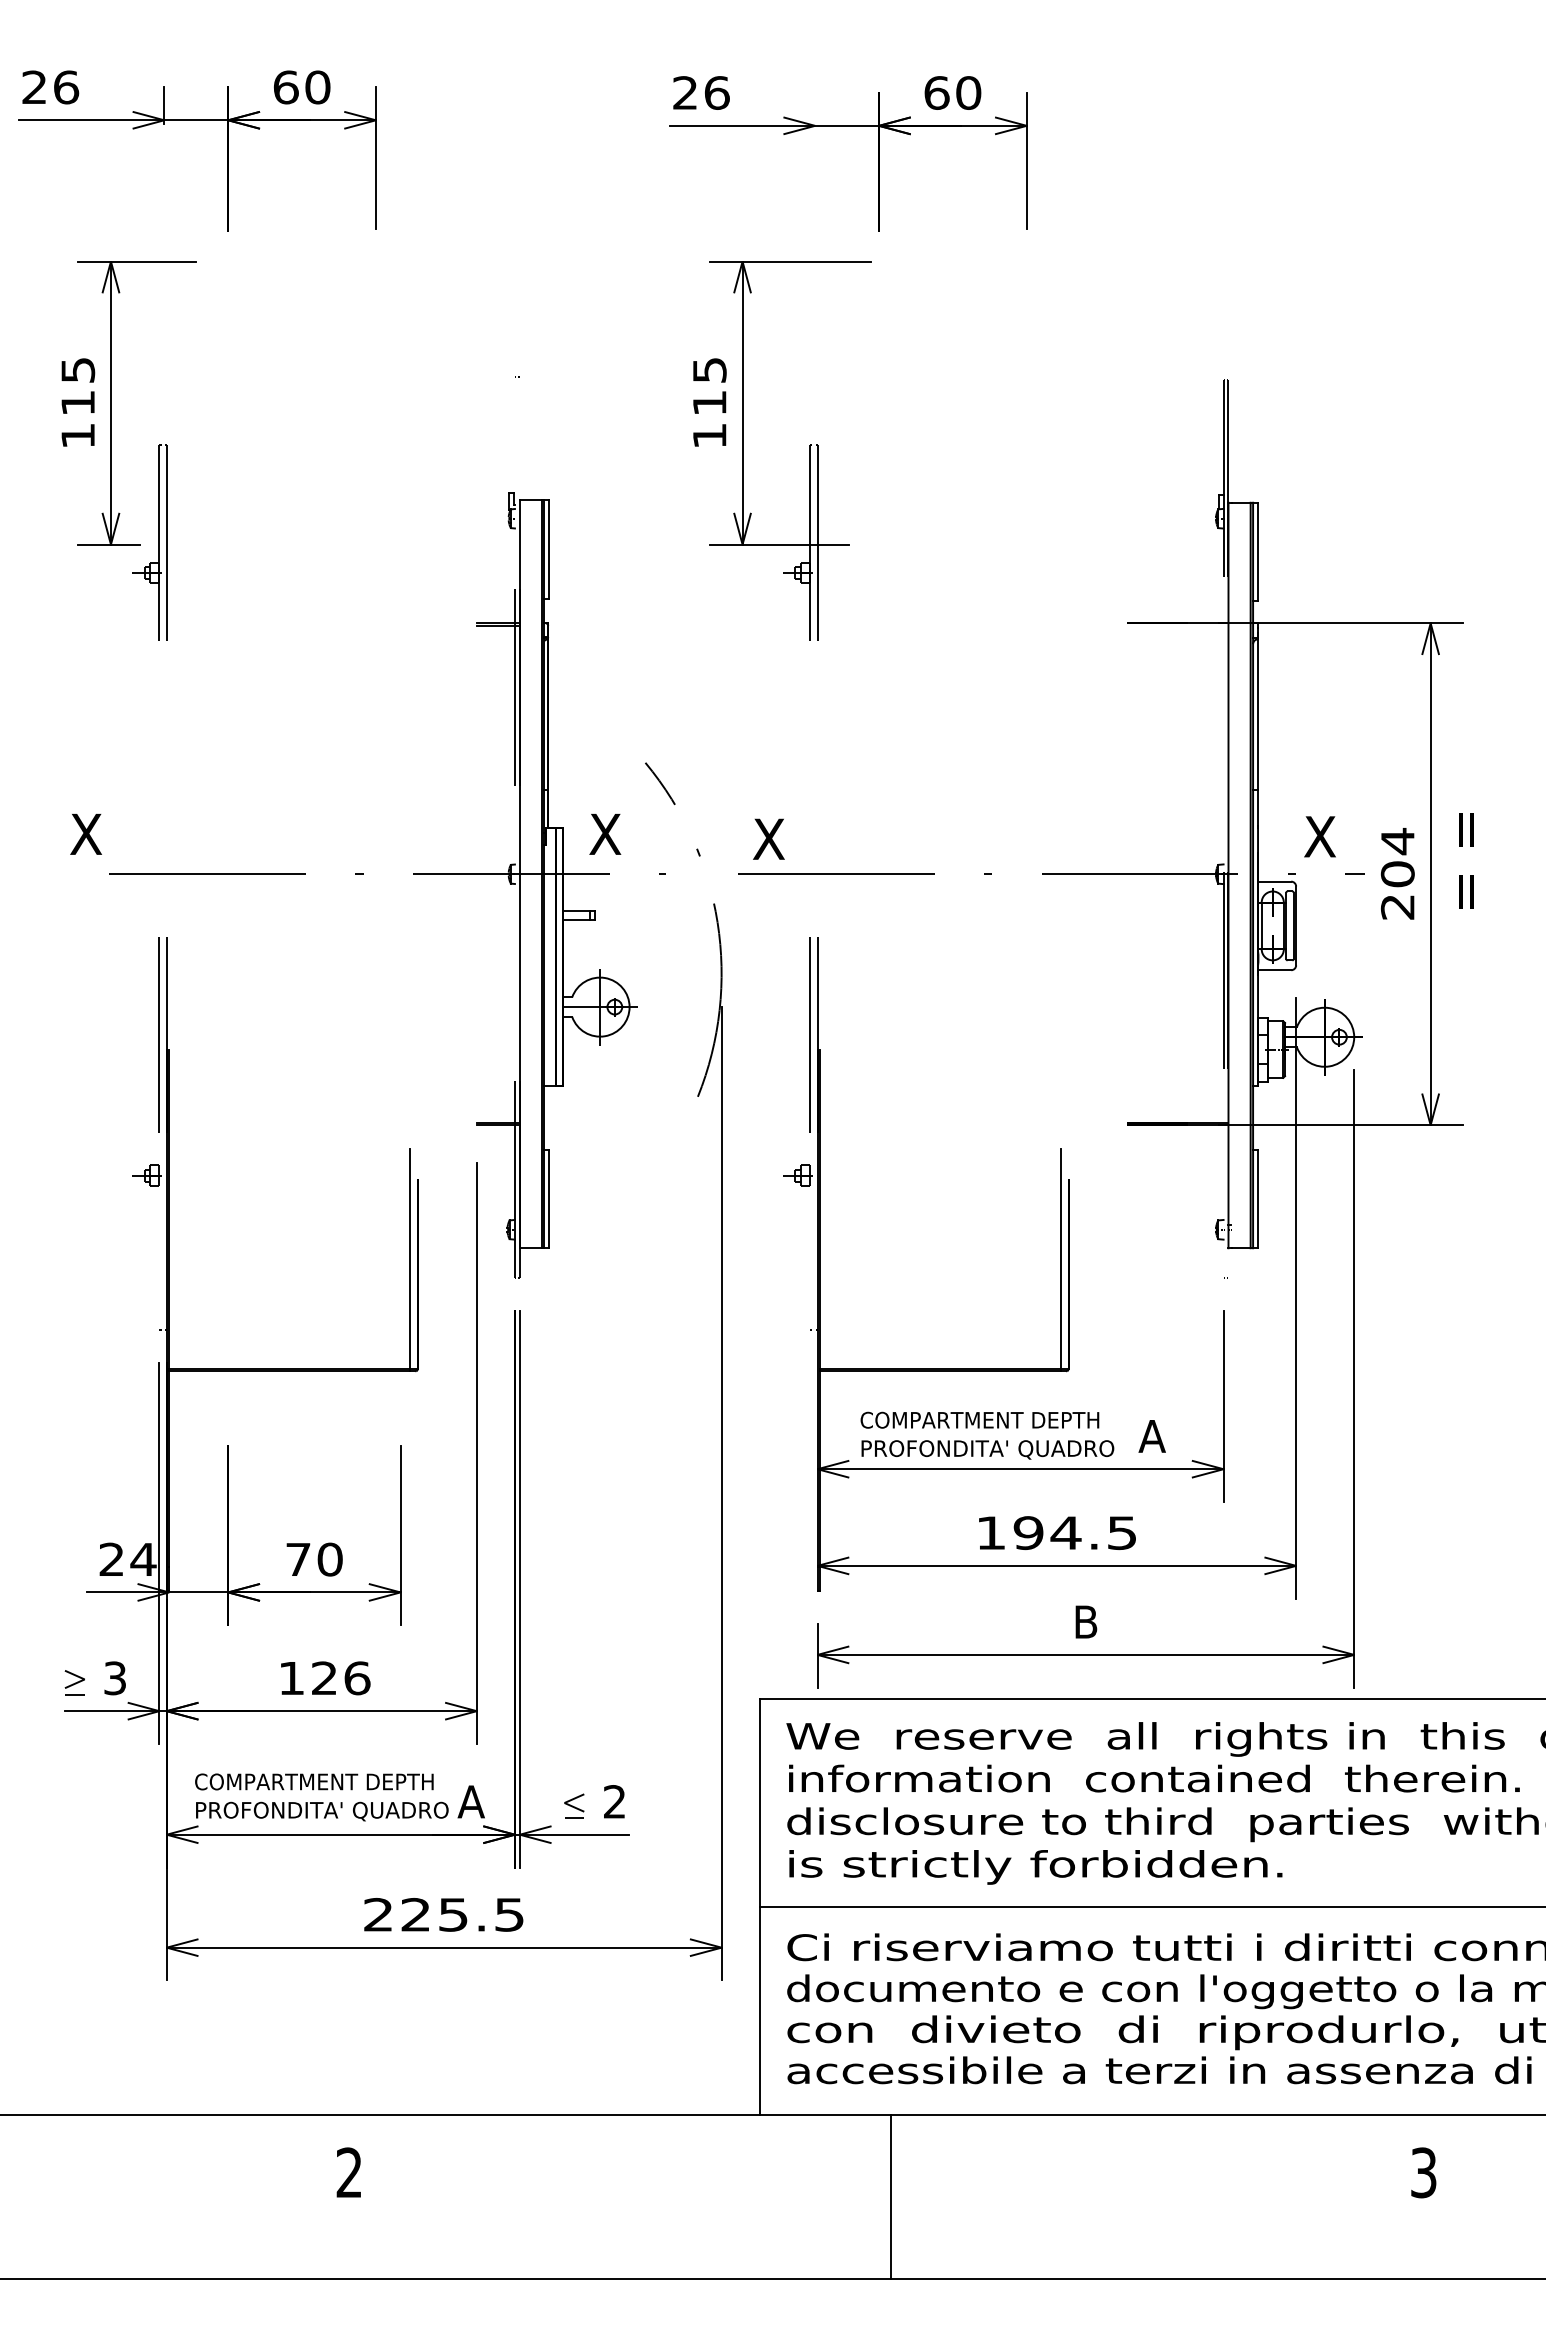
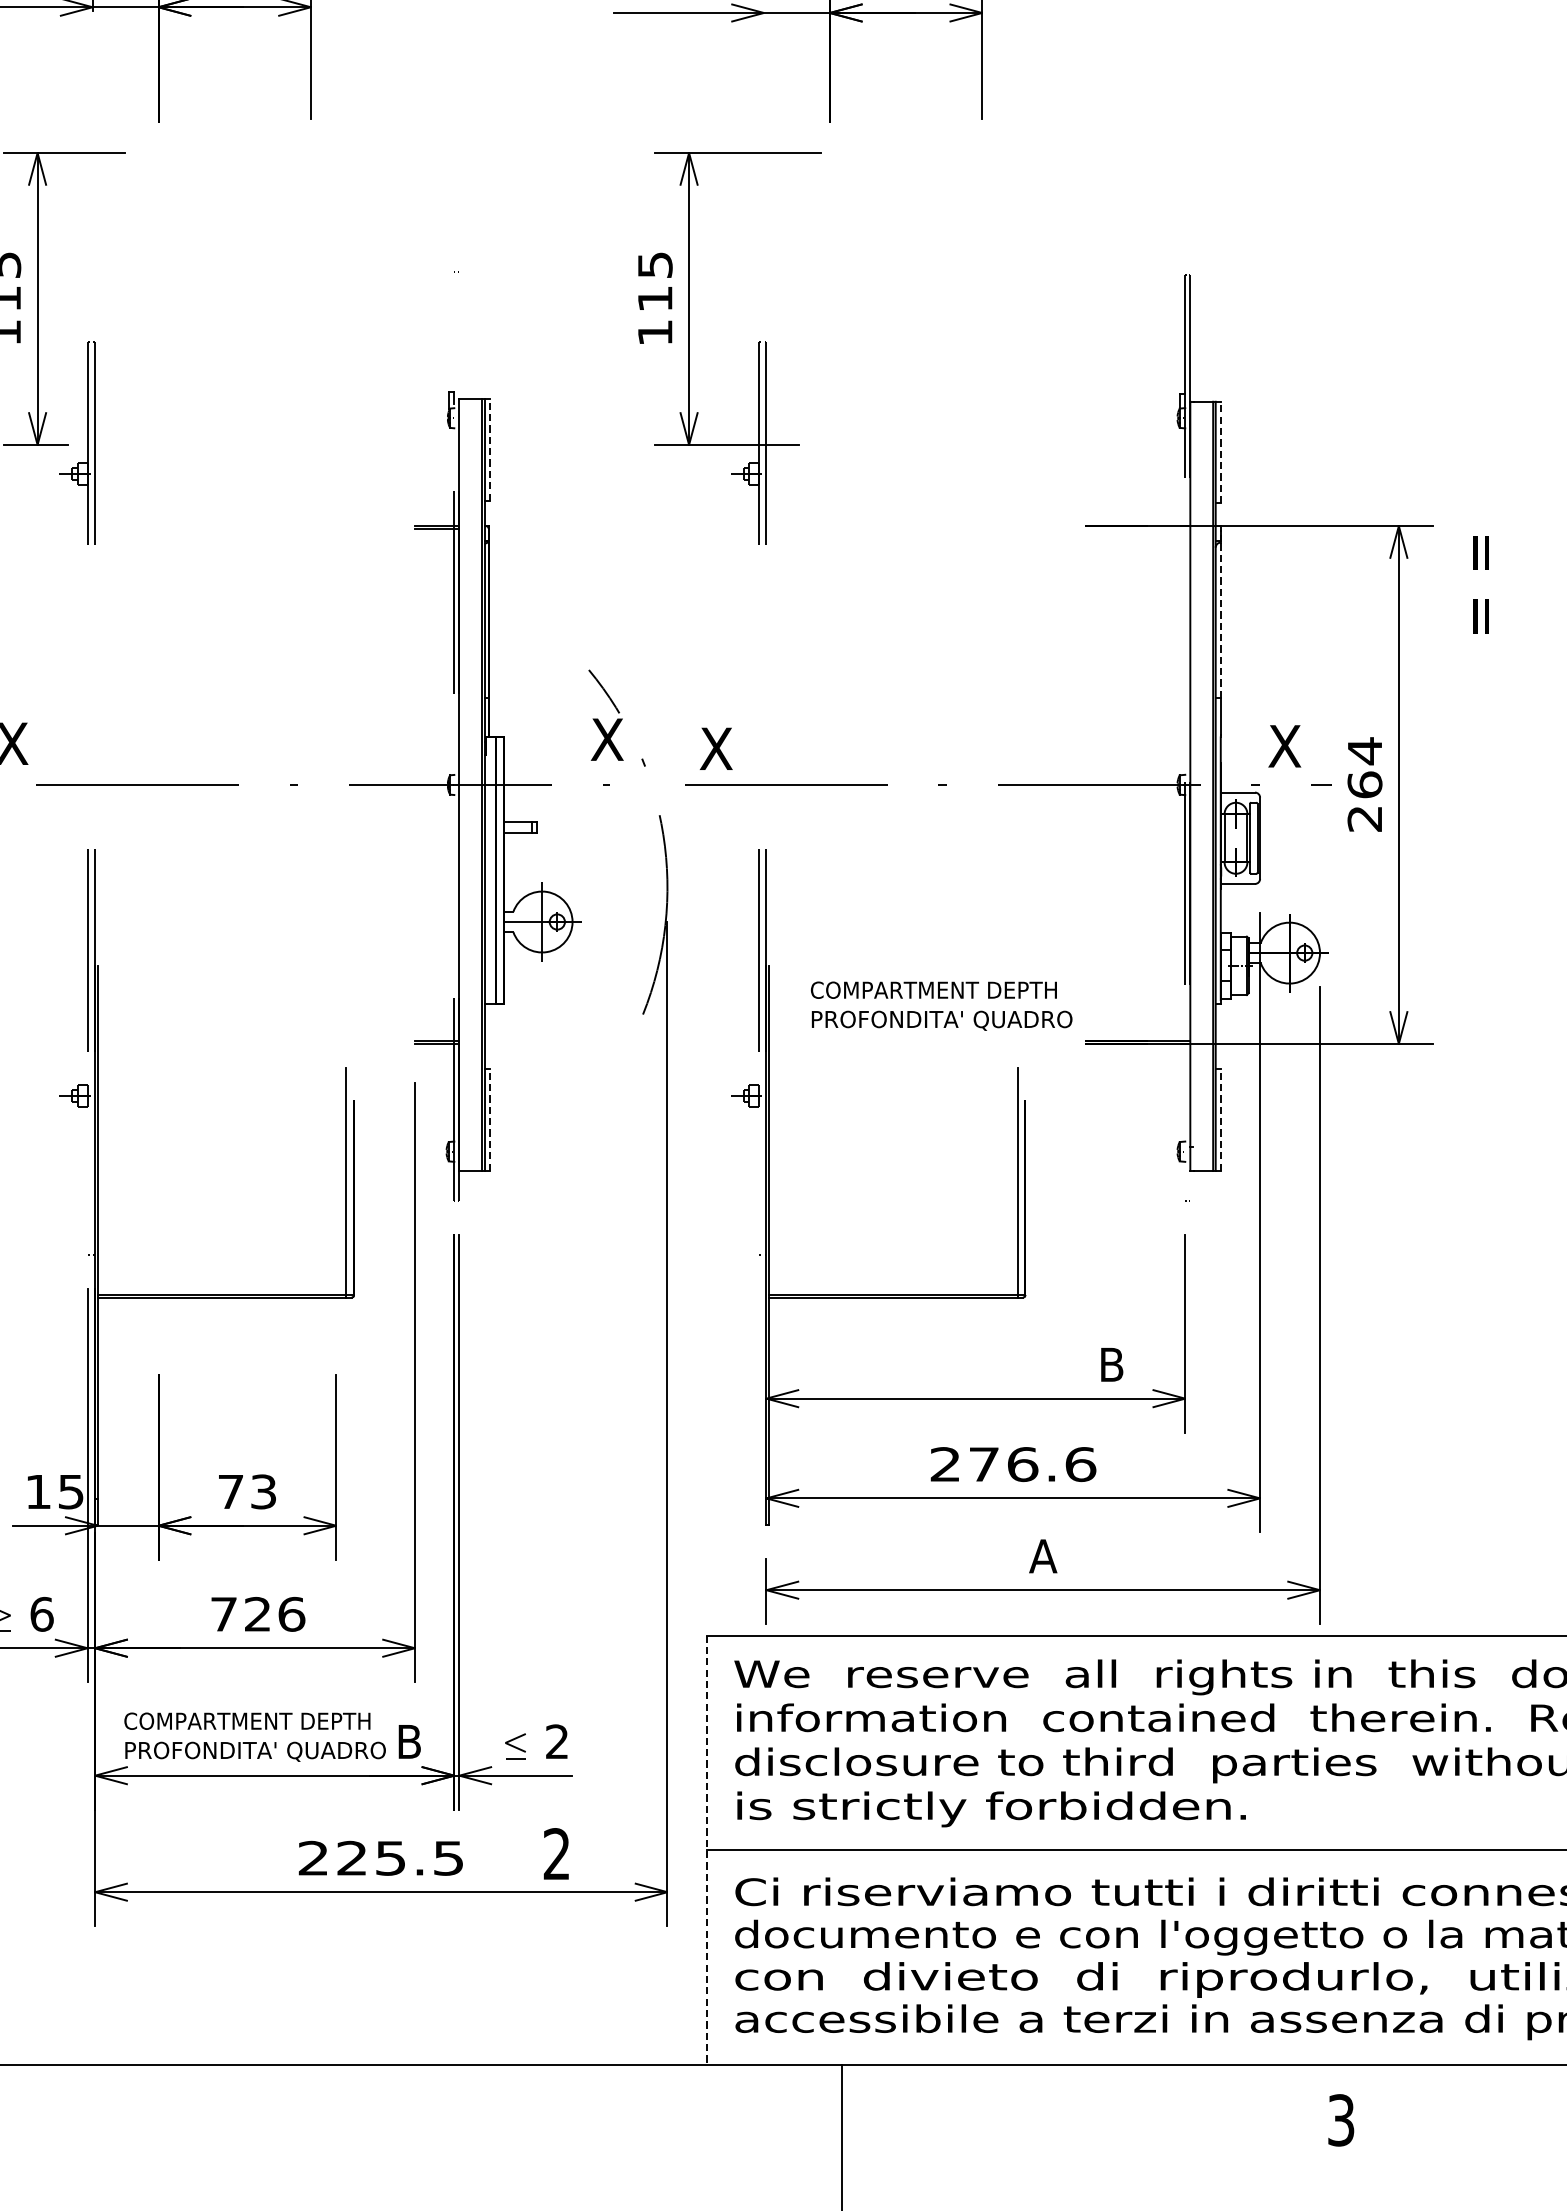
line: (549, 549) -> (489, 449), solid -> dashed
line: (1258, 551) -> (1221, 452), solid -> dashed
line: (1258, 714) -> (1221, 620), solid -> dashed
text: (605, 834) -> (607, 739), moved
text: (1466, 860) -> (1481, 584), moved
text: (1397, 874) -> (1364, 785), 204 -> 264
line: (549, 1198) -> (489, 1119), solid -> dashed
line: (1258, 1198) -> (1221, 1119), solid -> dashed
text: (987, 1435) -> (941, 1005), moved
text: (1151, 1436) -> (1110, 1364), A -> B
text: (1057, 1533) -> (1013, 1464), 194.5 -> 276.6
text: (127, 1559) -> (54, 1491), 24 -> 15
text: (329, 1559) -> (263, 1491), 70 -> 73
text: (1085, 1621) -> (1042, 1555), B -> A
text: (115, 1678) -> (42, 1614), 3 -> 6
text: (291, 1678) -> (223, 1614), 126 -> 726
text: (470, 1801) -> (408, 1741), A -> B
line: (760, 1907) -> (707, 1850), solid -> dashed
text: (348, 2172) -> (555, 1853), moved
text: (1423, 2172) -> (1340, 2119), moved

